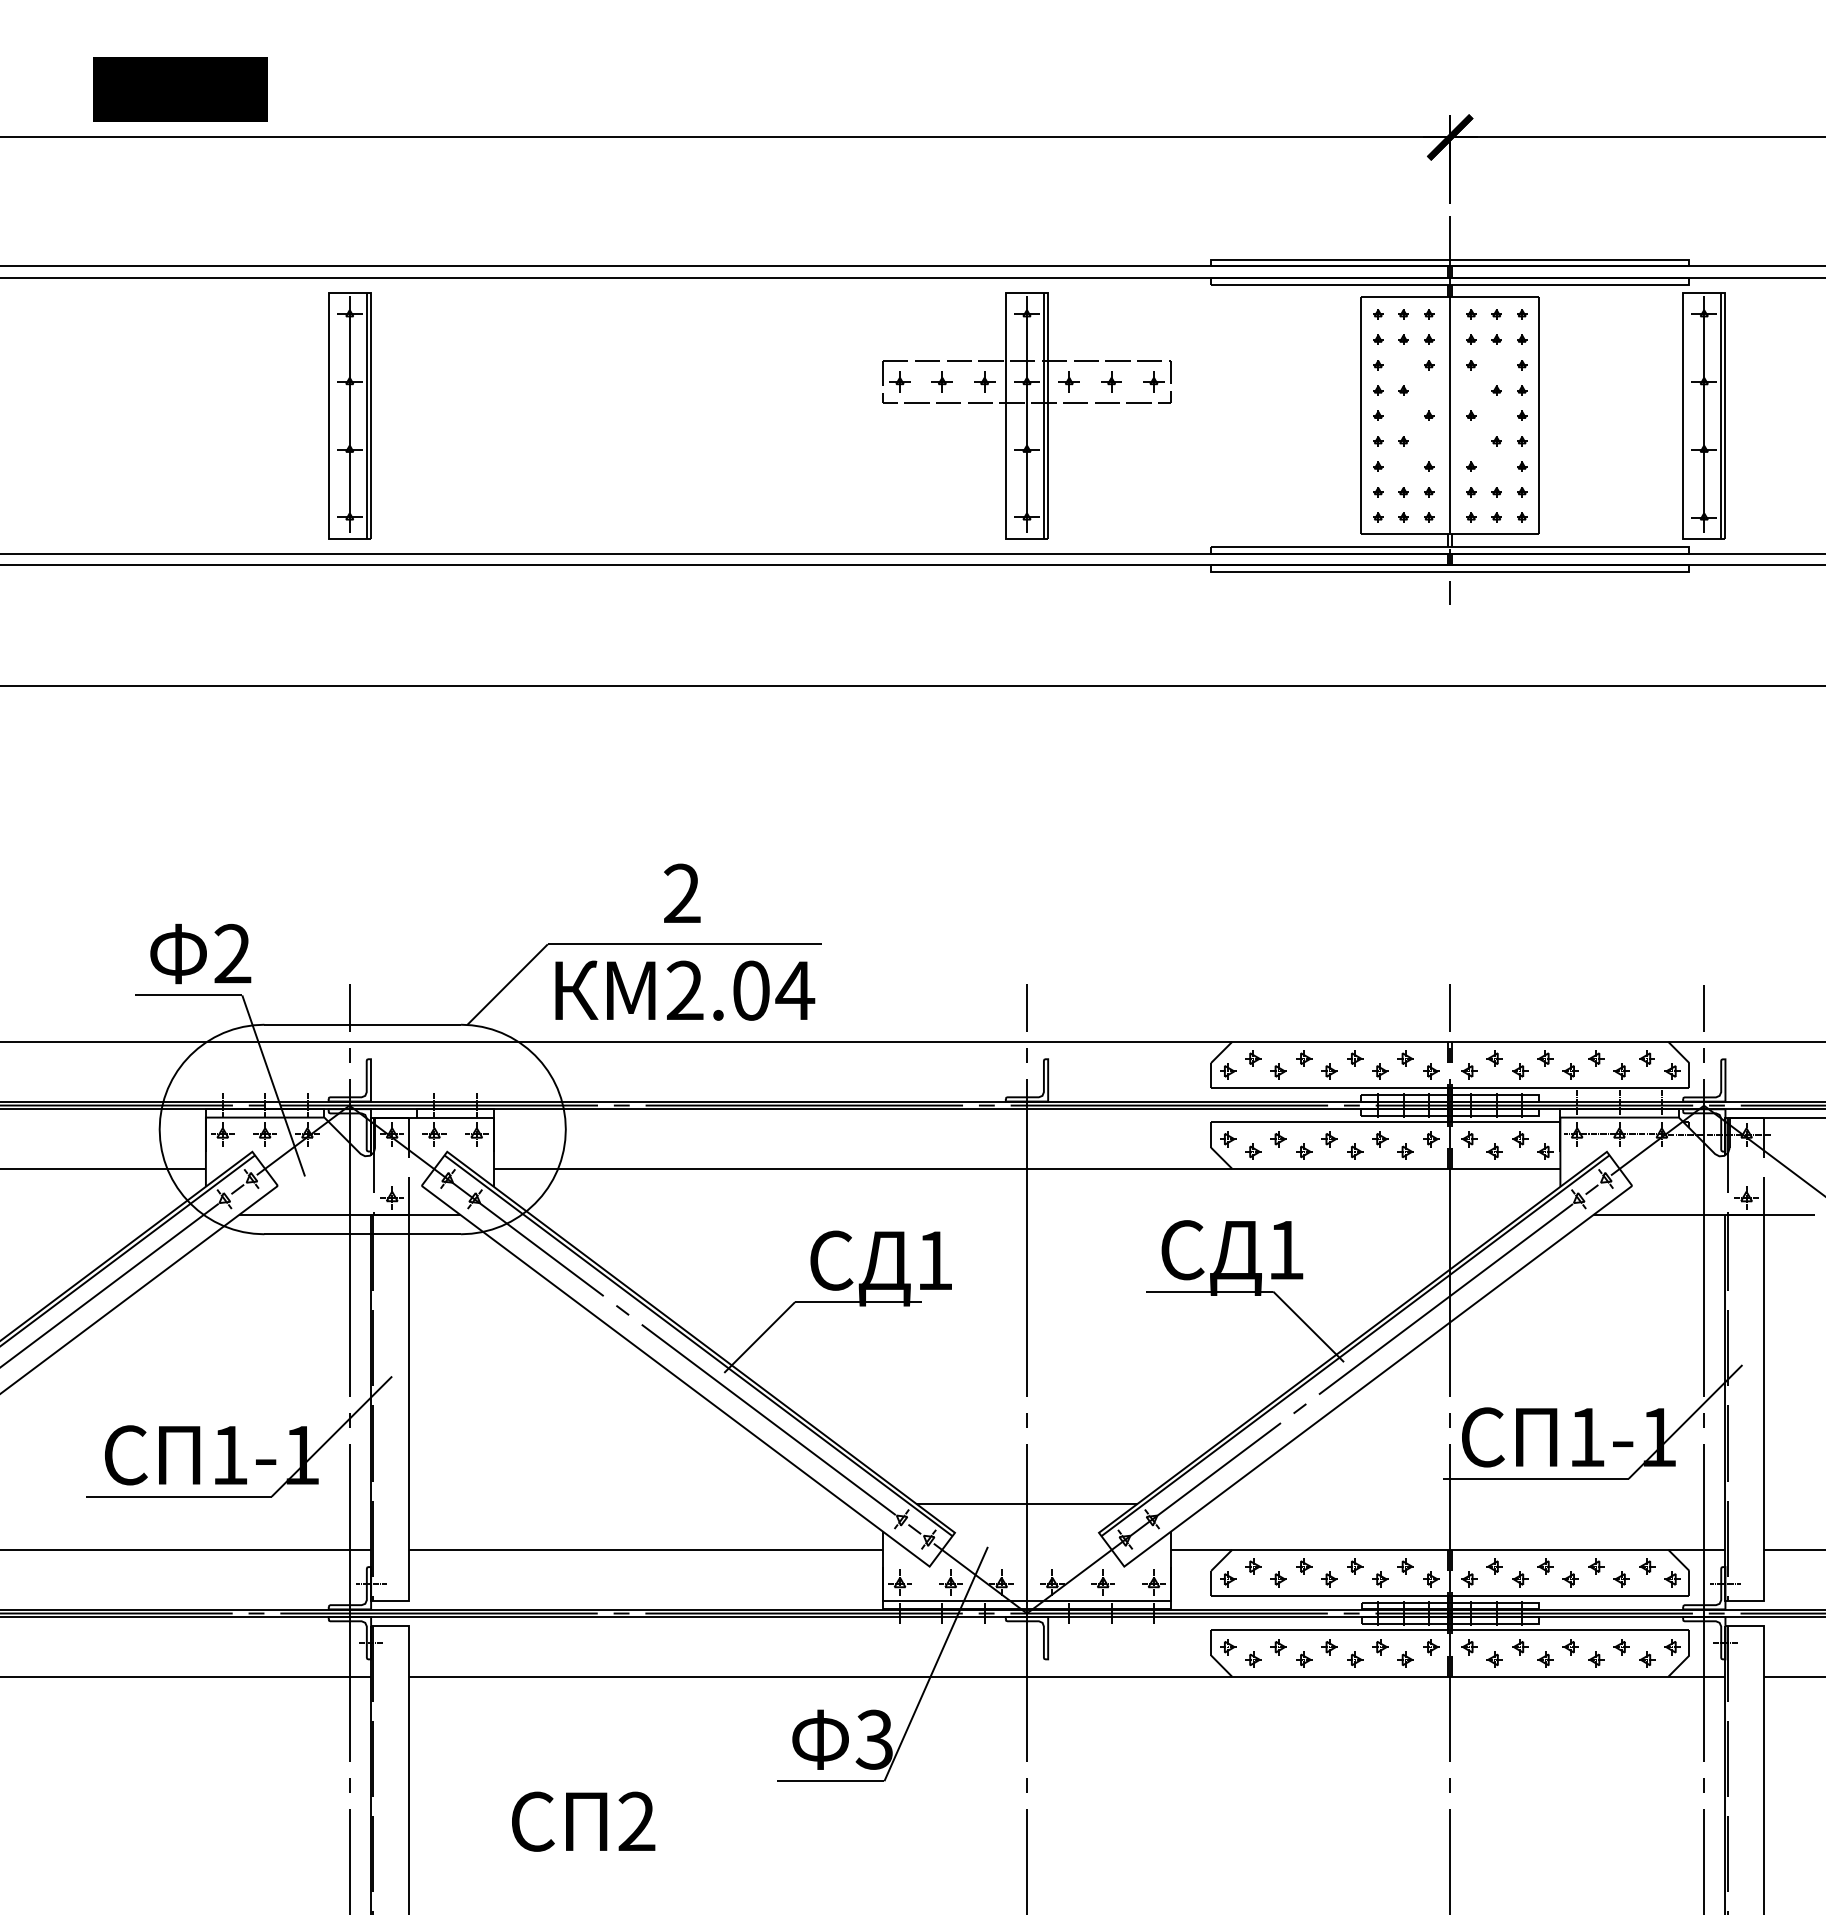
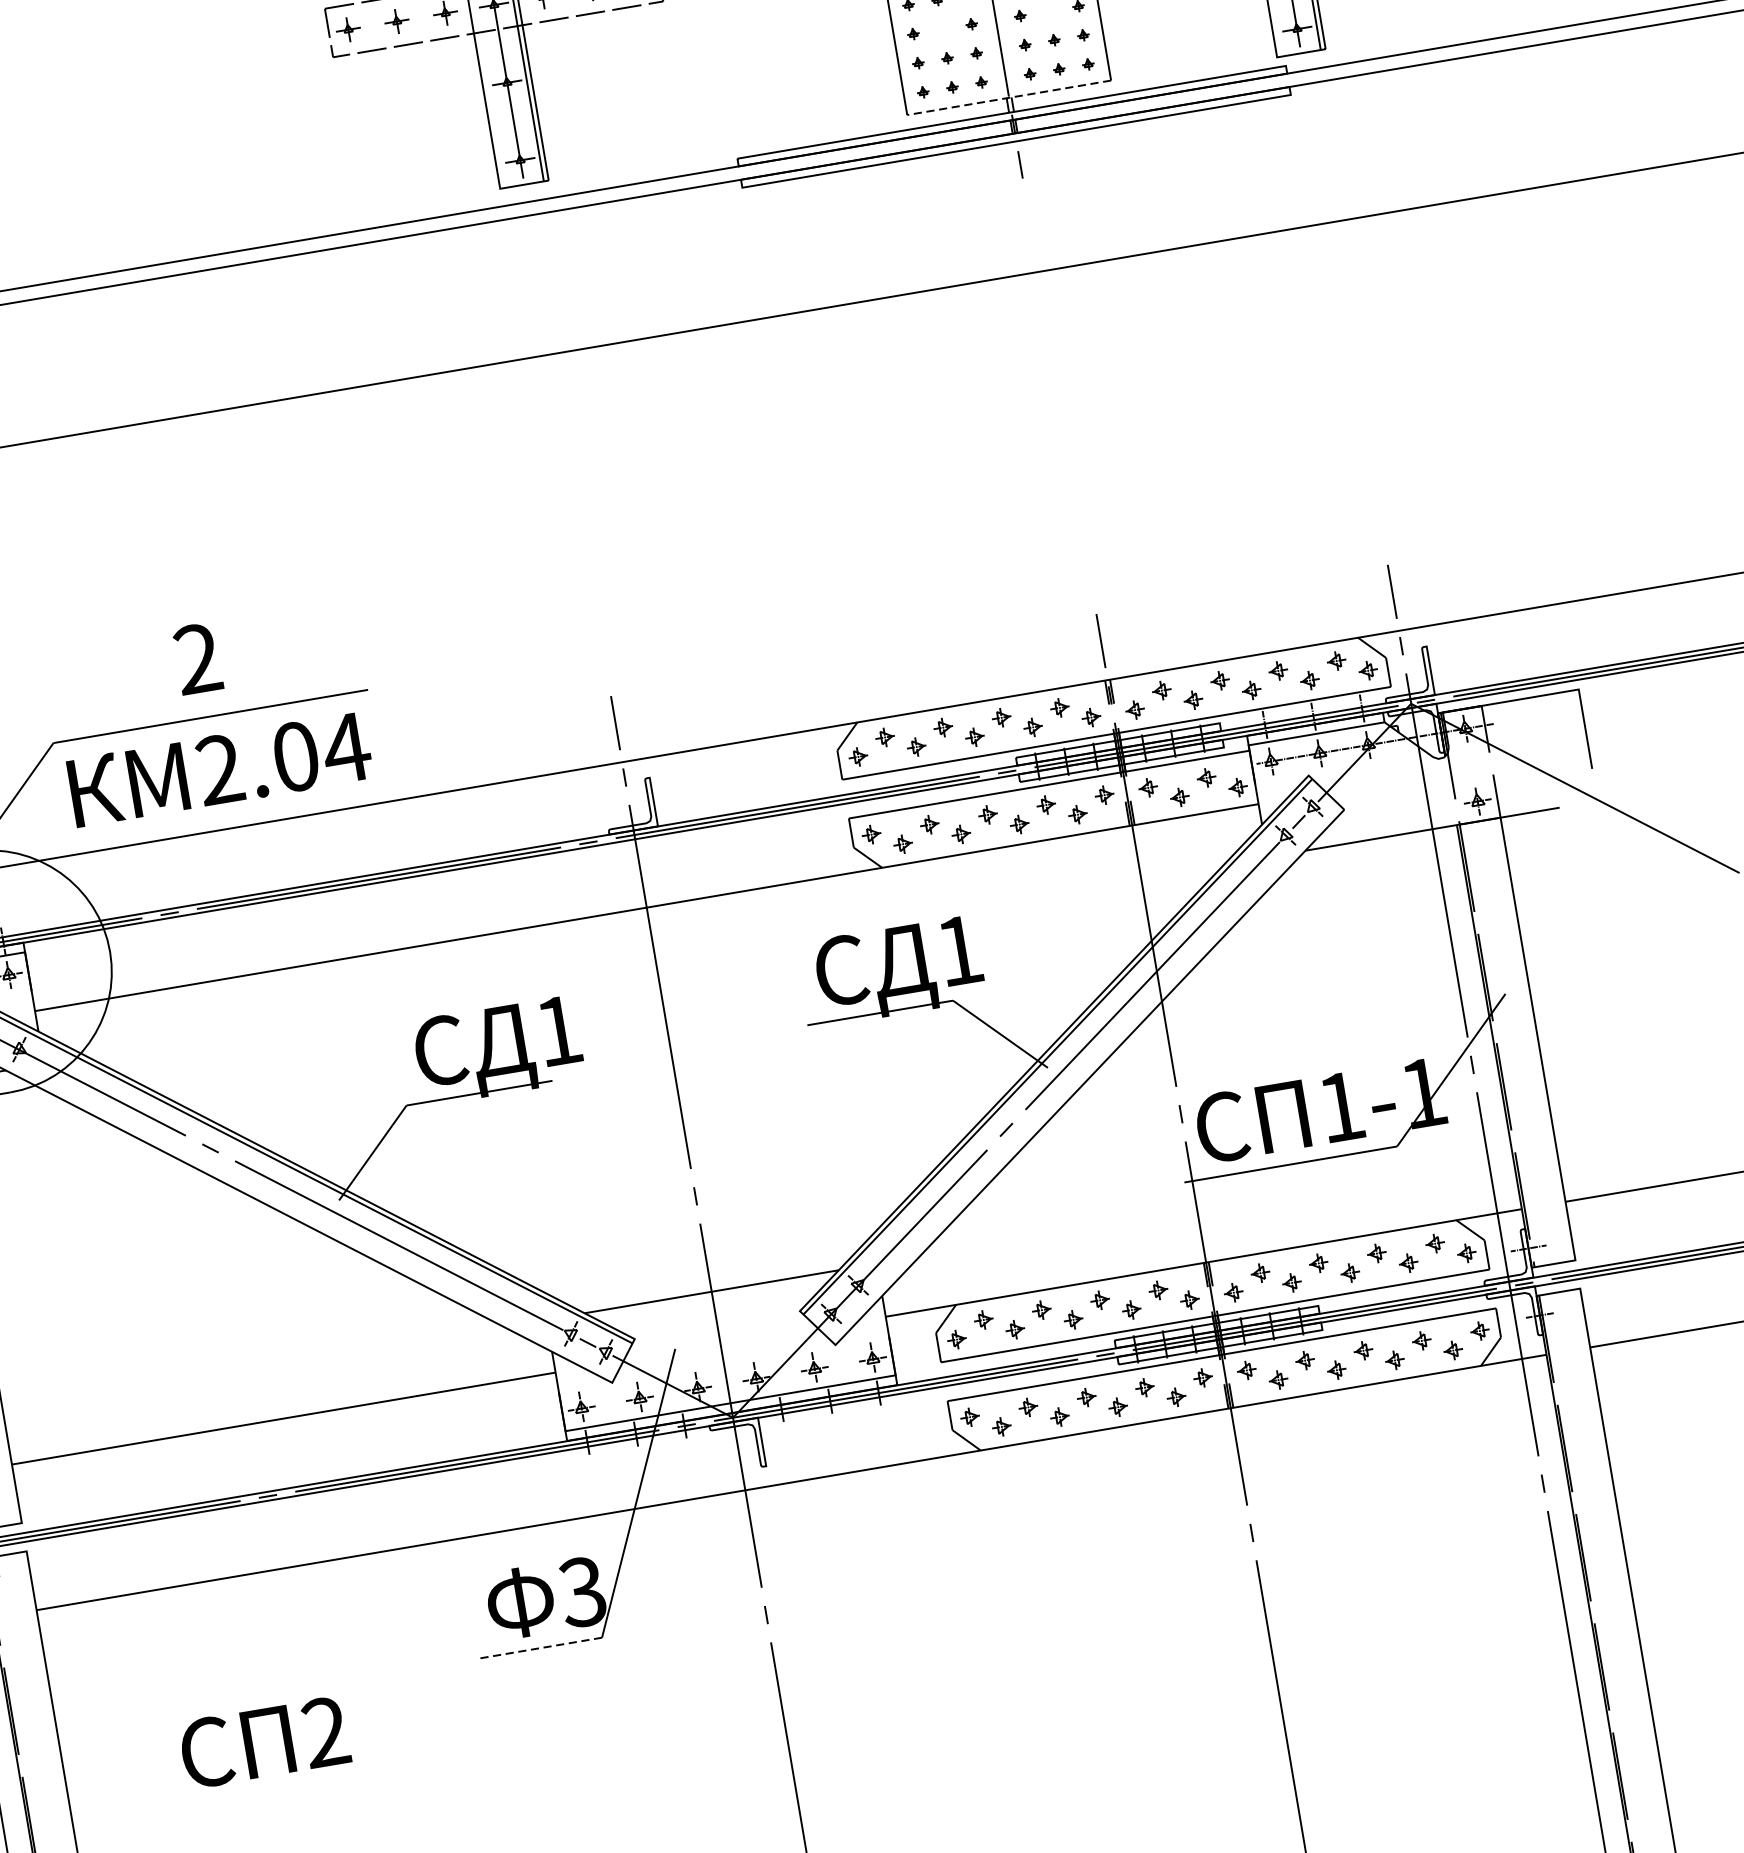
line: (1450, 534) -> (1009, 97), solid -> dashed
line: (830, 1781) -> (540, 1648), solid -> dashed

